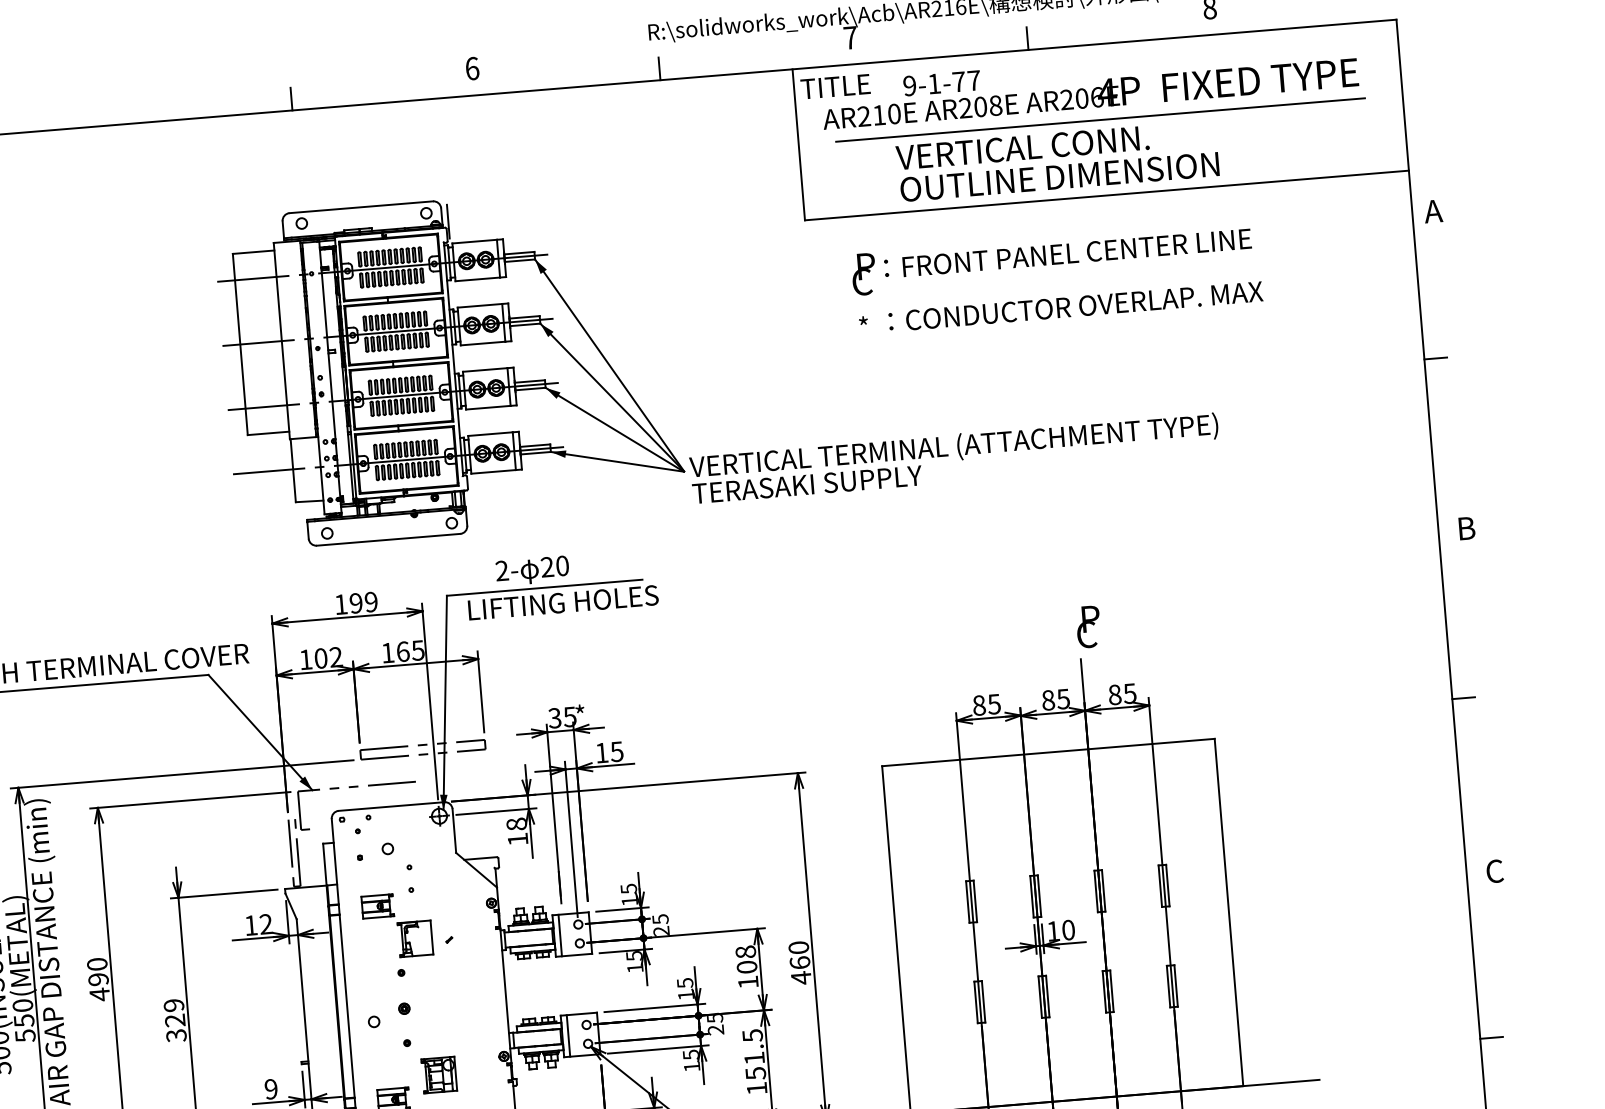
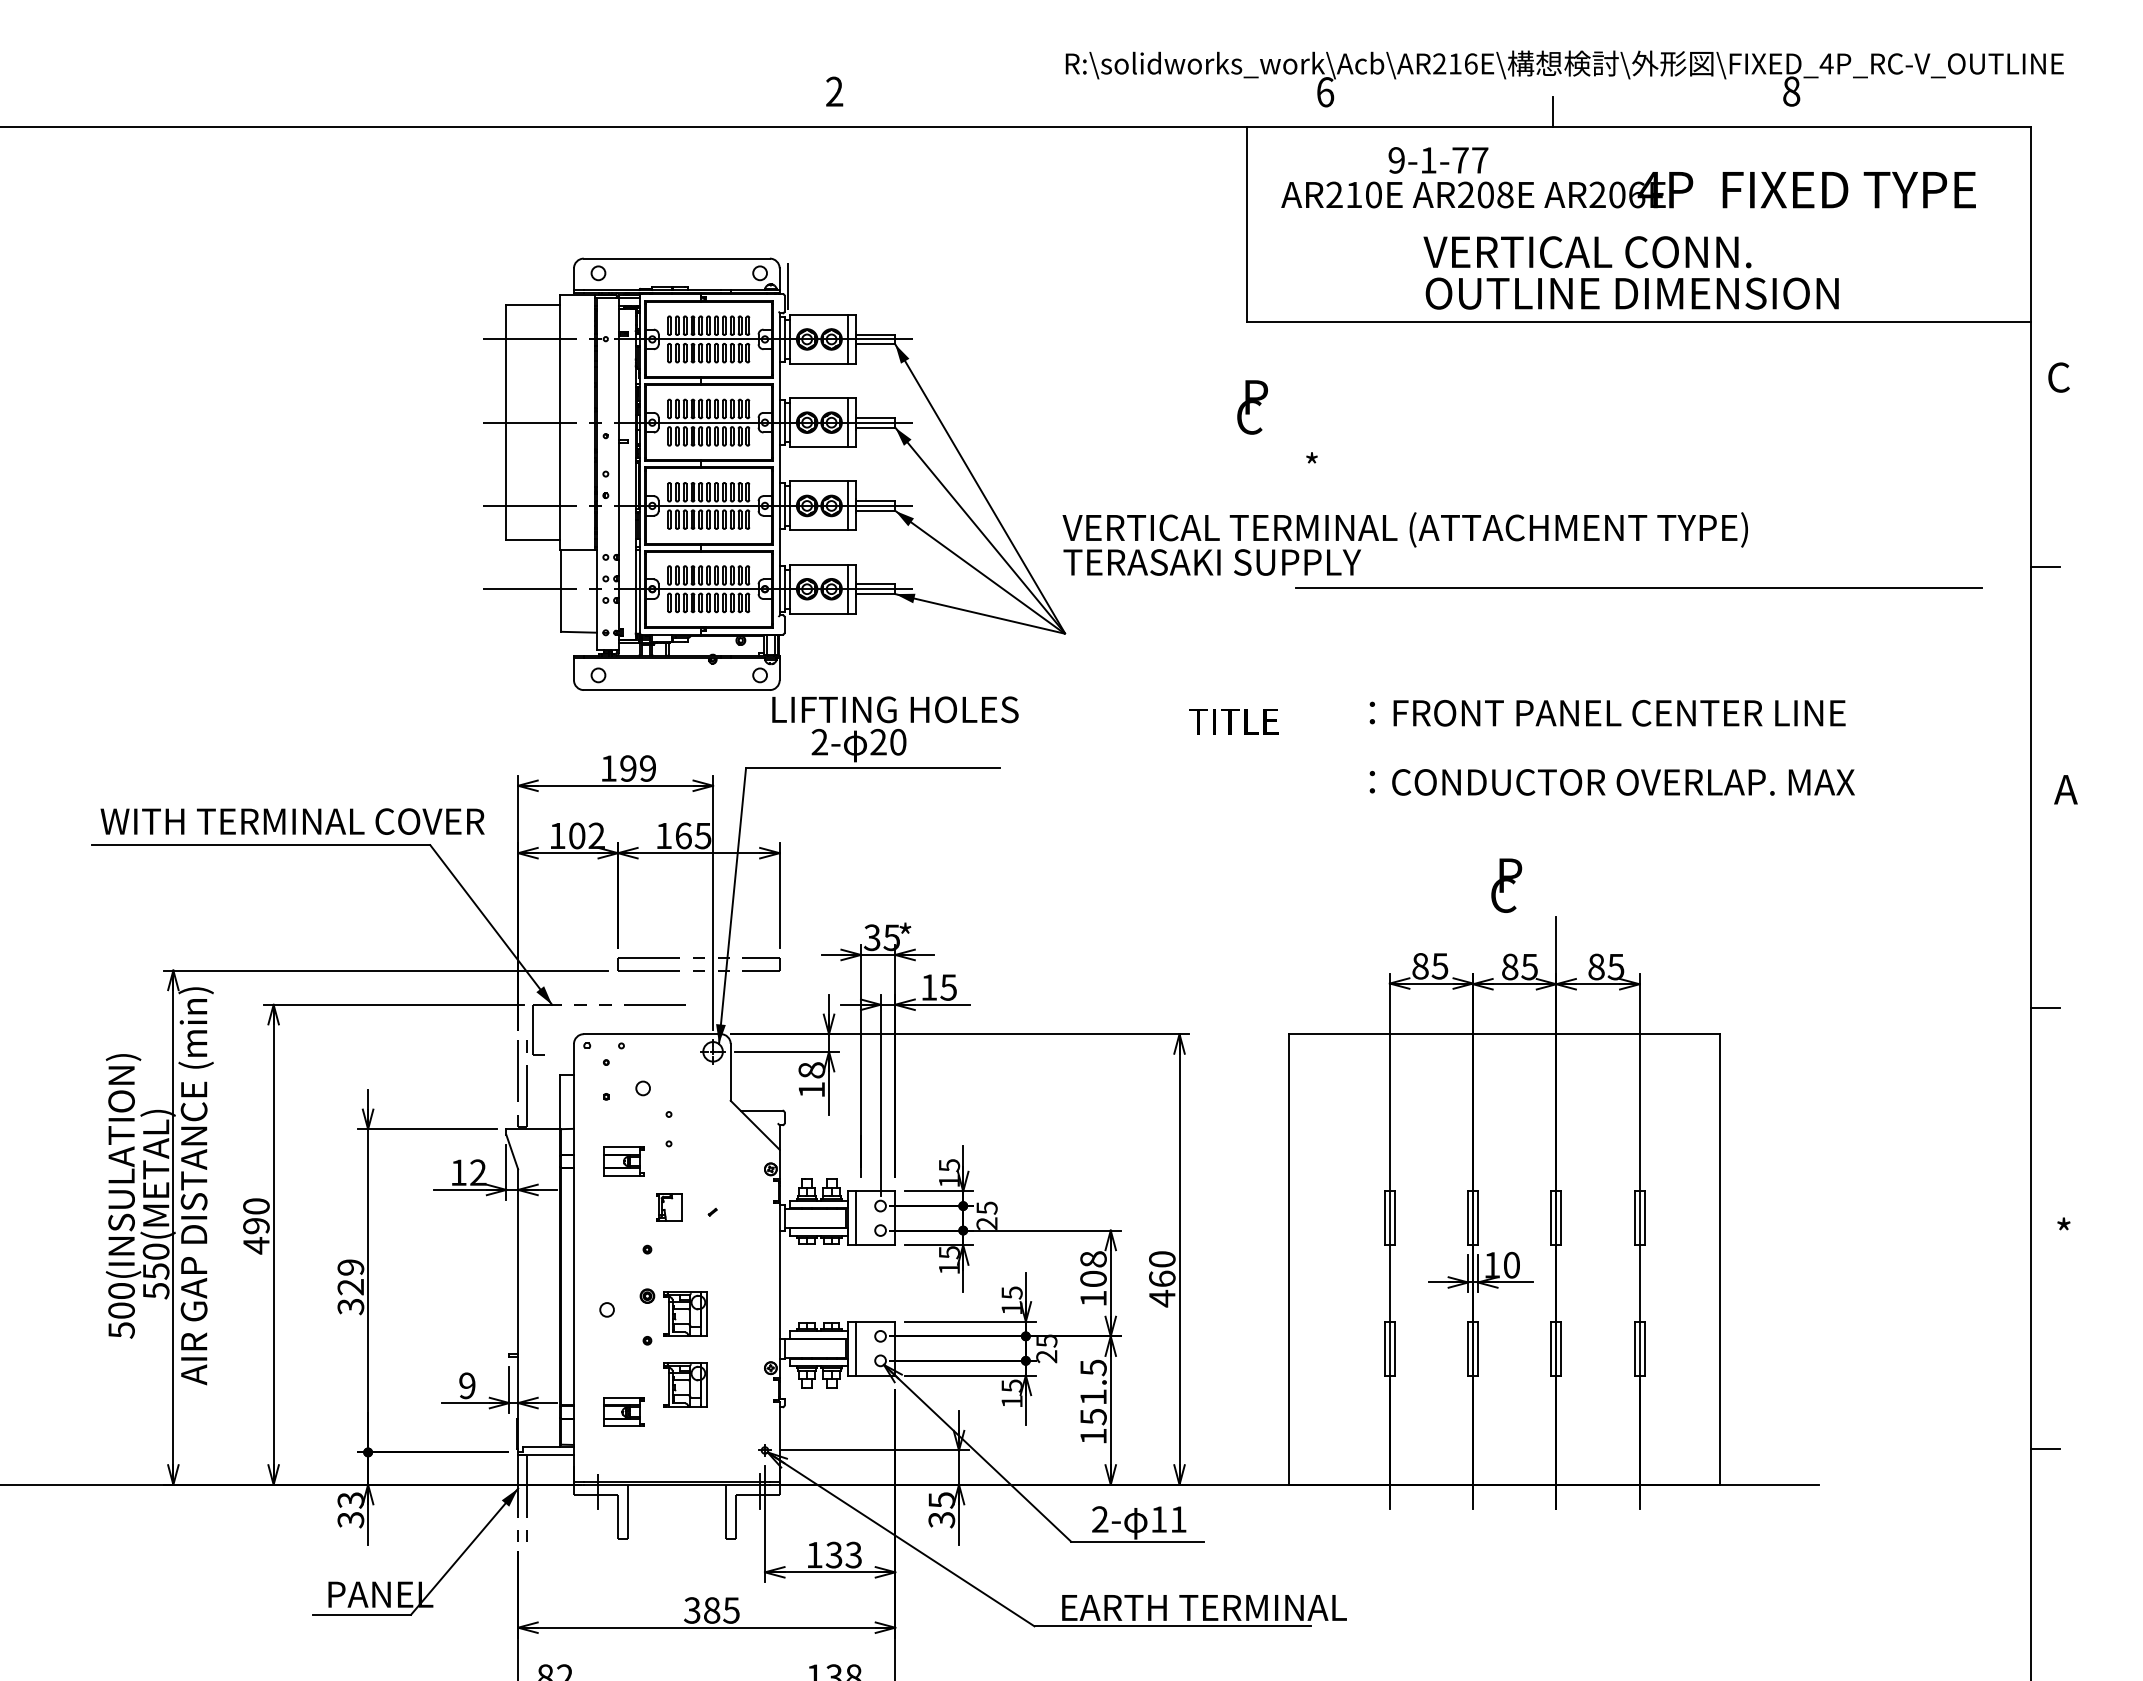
text: (850, 38) -> (1325, 92), 7 -> 6
text: (472, 68) -> (834, 91), 6 -> 2
line: (659, 68) -> (1075, 111), removed
text: (835, 86) -> (1233, 721), moved
line: (291, 98) -> (598, 111), removed
line: (1100, 120) -> (1638, 587), moved
text: (1057, 160) -> (1630, 272), moved
text: (1432, 211) -> (2057, 377), A -> C
text: (863, 274) -> (1252, 407), moved
text: (1073, 279) -> (1611, 747), moved
text: (954, 457) -> (1404, 543), moved
text: (1465, 528) -> (2066, 789), B -> A
text: (563, 602) -> (895, 709), moved
text: (1088, 626) -> (1506, 885), moved
text: (1494, 870) -> (2067, 1233), C -> *
part: (415, 939) -> (669, 1207), size x0.6
part: (434, 1019) -> (685, 1313), added

